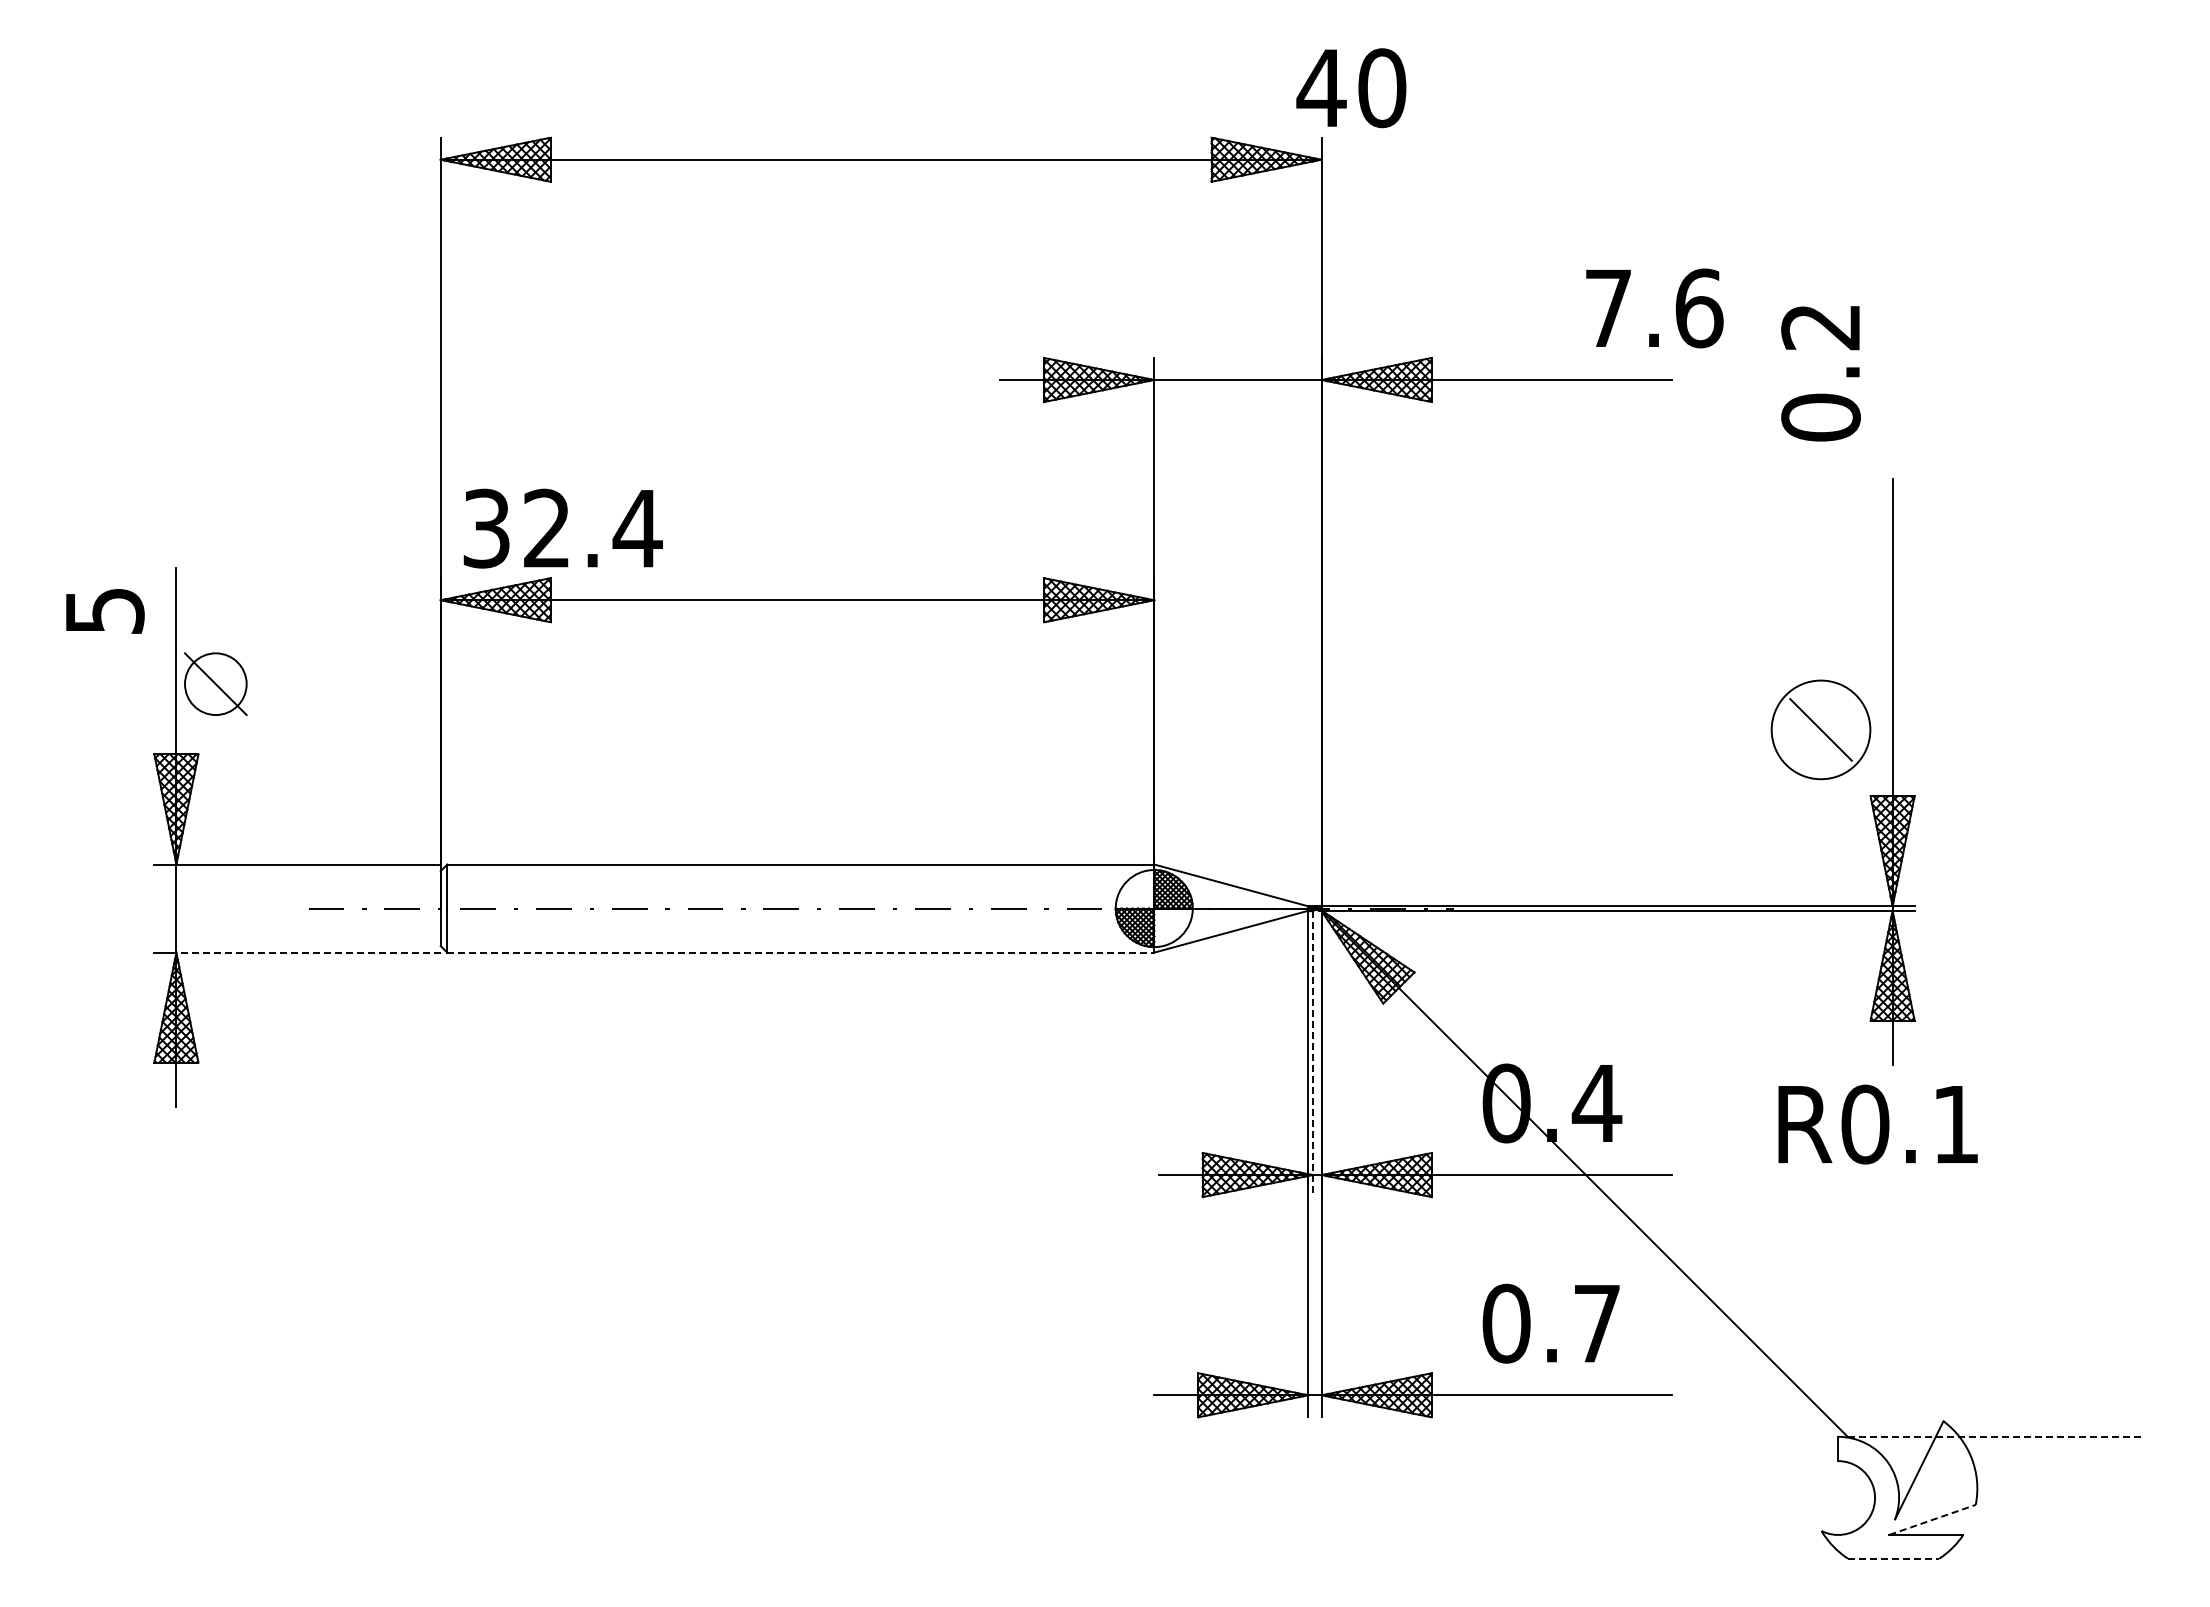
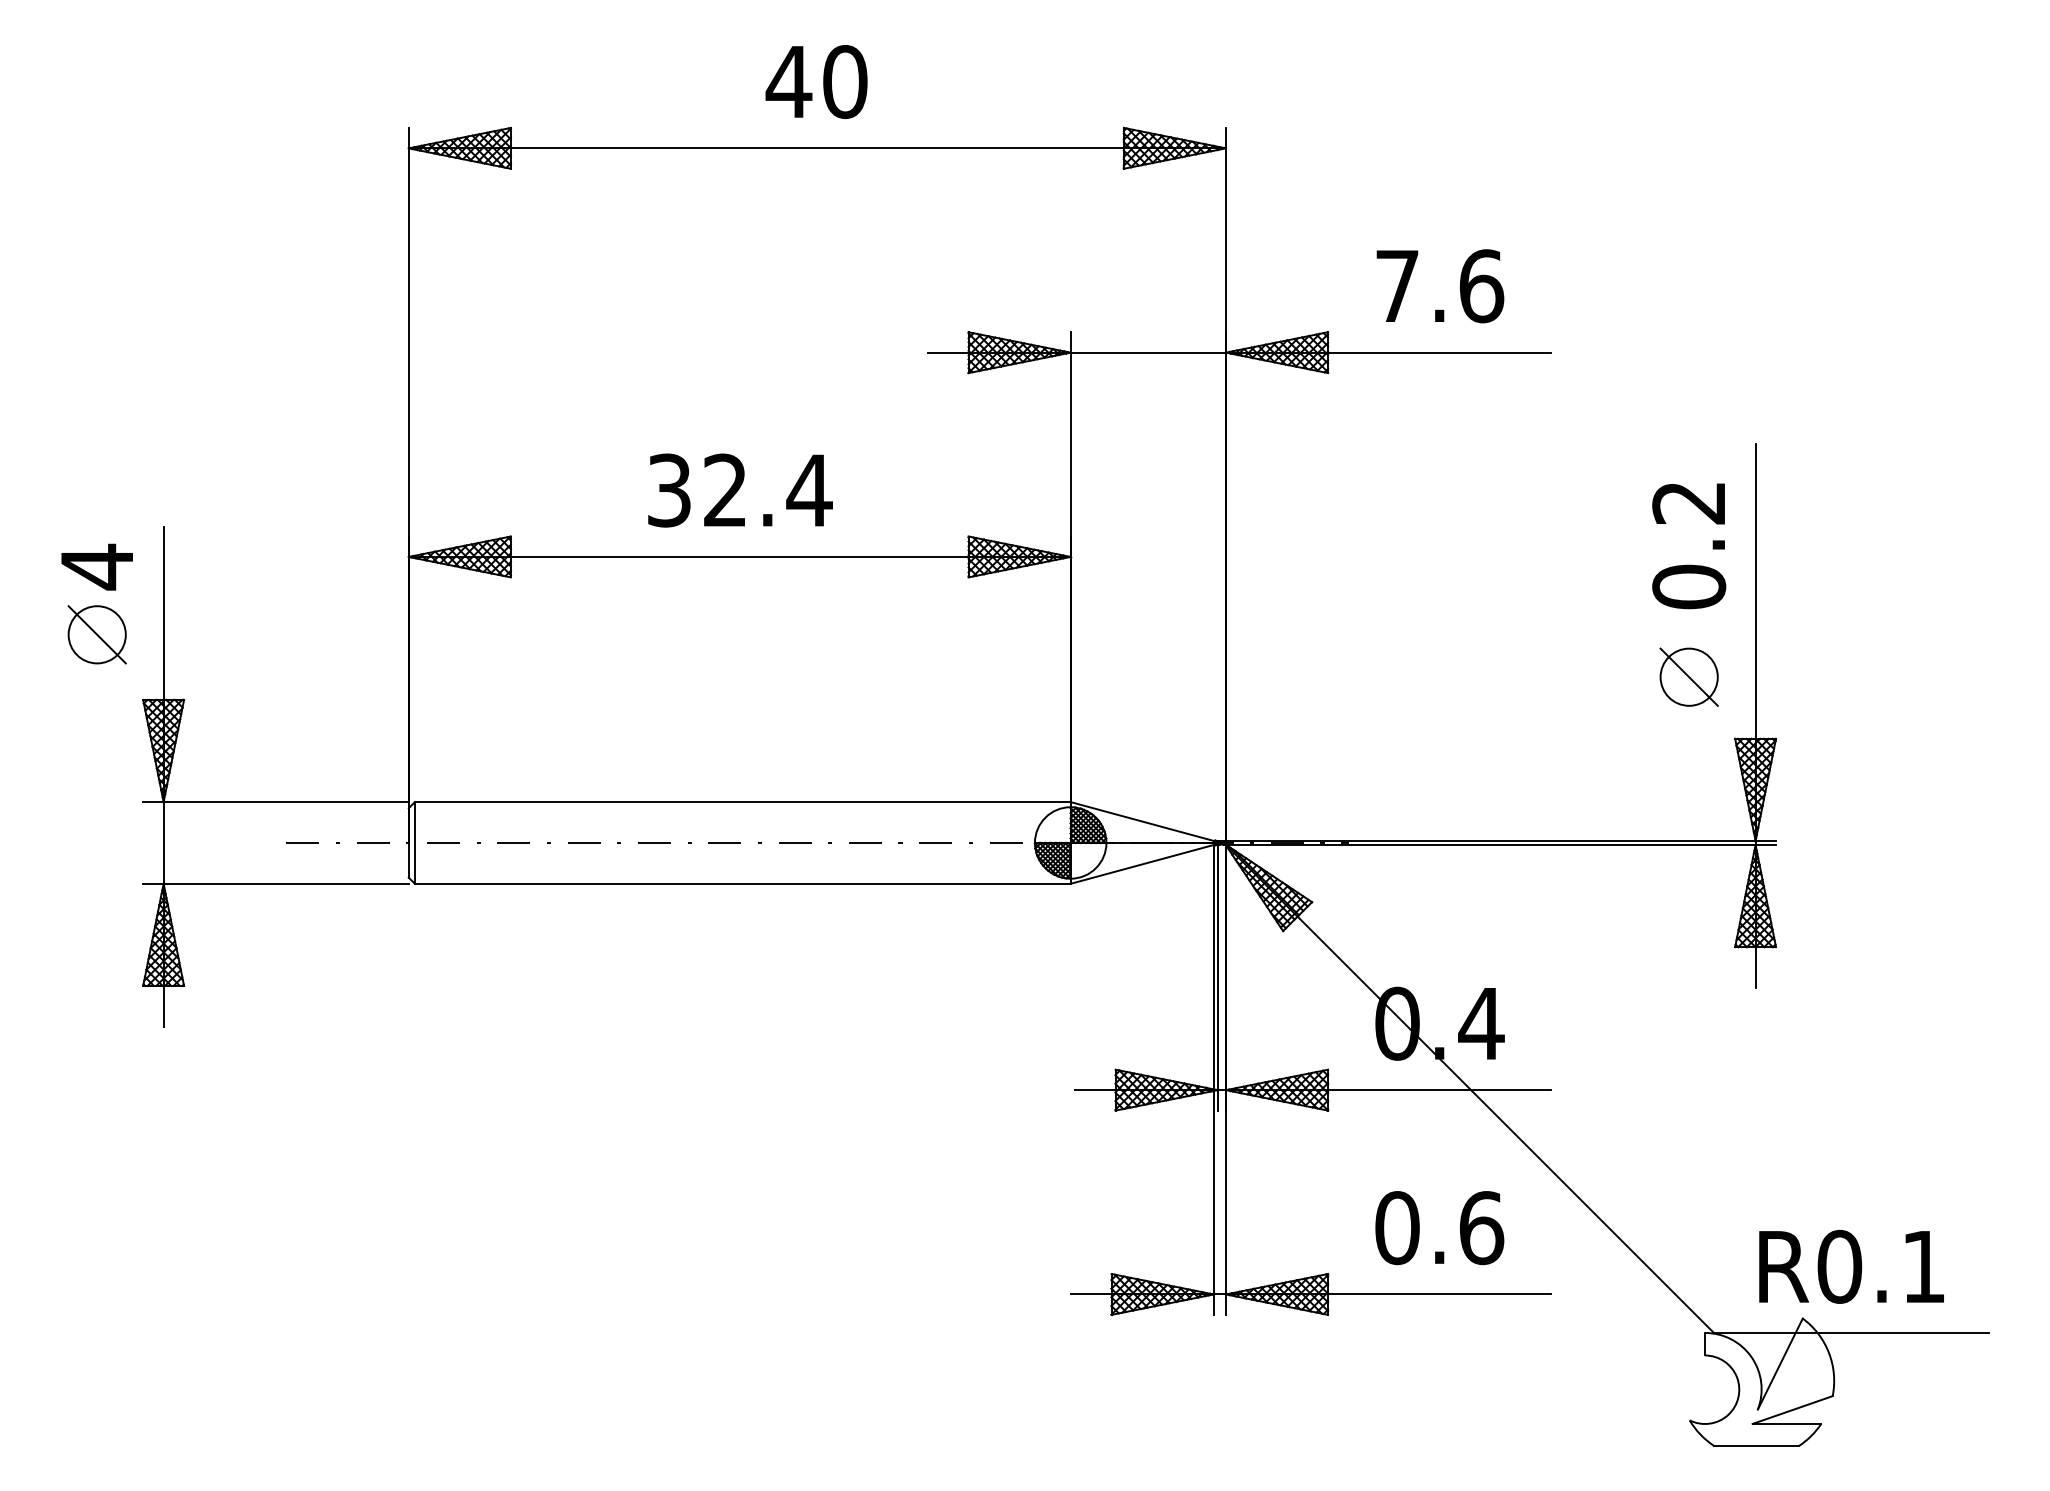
text: (1351, 88) -> (816, 82), moved
text: (1654, 308) -> (1440, 286), moved
text: (1820, 373) -> (1688, 546), moved
text: (562, 528) -> (739, 490), moved
text: (105, 611) -> (97, 567), 5 -> 4
part: (215, 684) -> (96, 635), moved
circle: (1820, 729) -> (1688, 676), size x0.62
line: (308, 952) -> (286, 883), dashed -> solid
line: (801, 952) -> (743, 883), dashed -> solid
line: (1312, 1054) -> (1217, 978), dashed -> solid
text: (1877, 1124) -> (1851, 1266), moved
text: (1597, 1323) -> (1481, 1227), 0.7 -> 0.6
line: (1995, 1437) -> (1851, 1333), dashed -> solid
line: (1932, 1519) -> (1792, 1409), dashed -> solid
line: (1893, 1558) -> (1756, 1445), dashed -> solid

